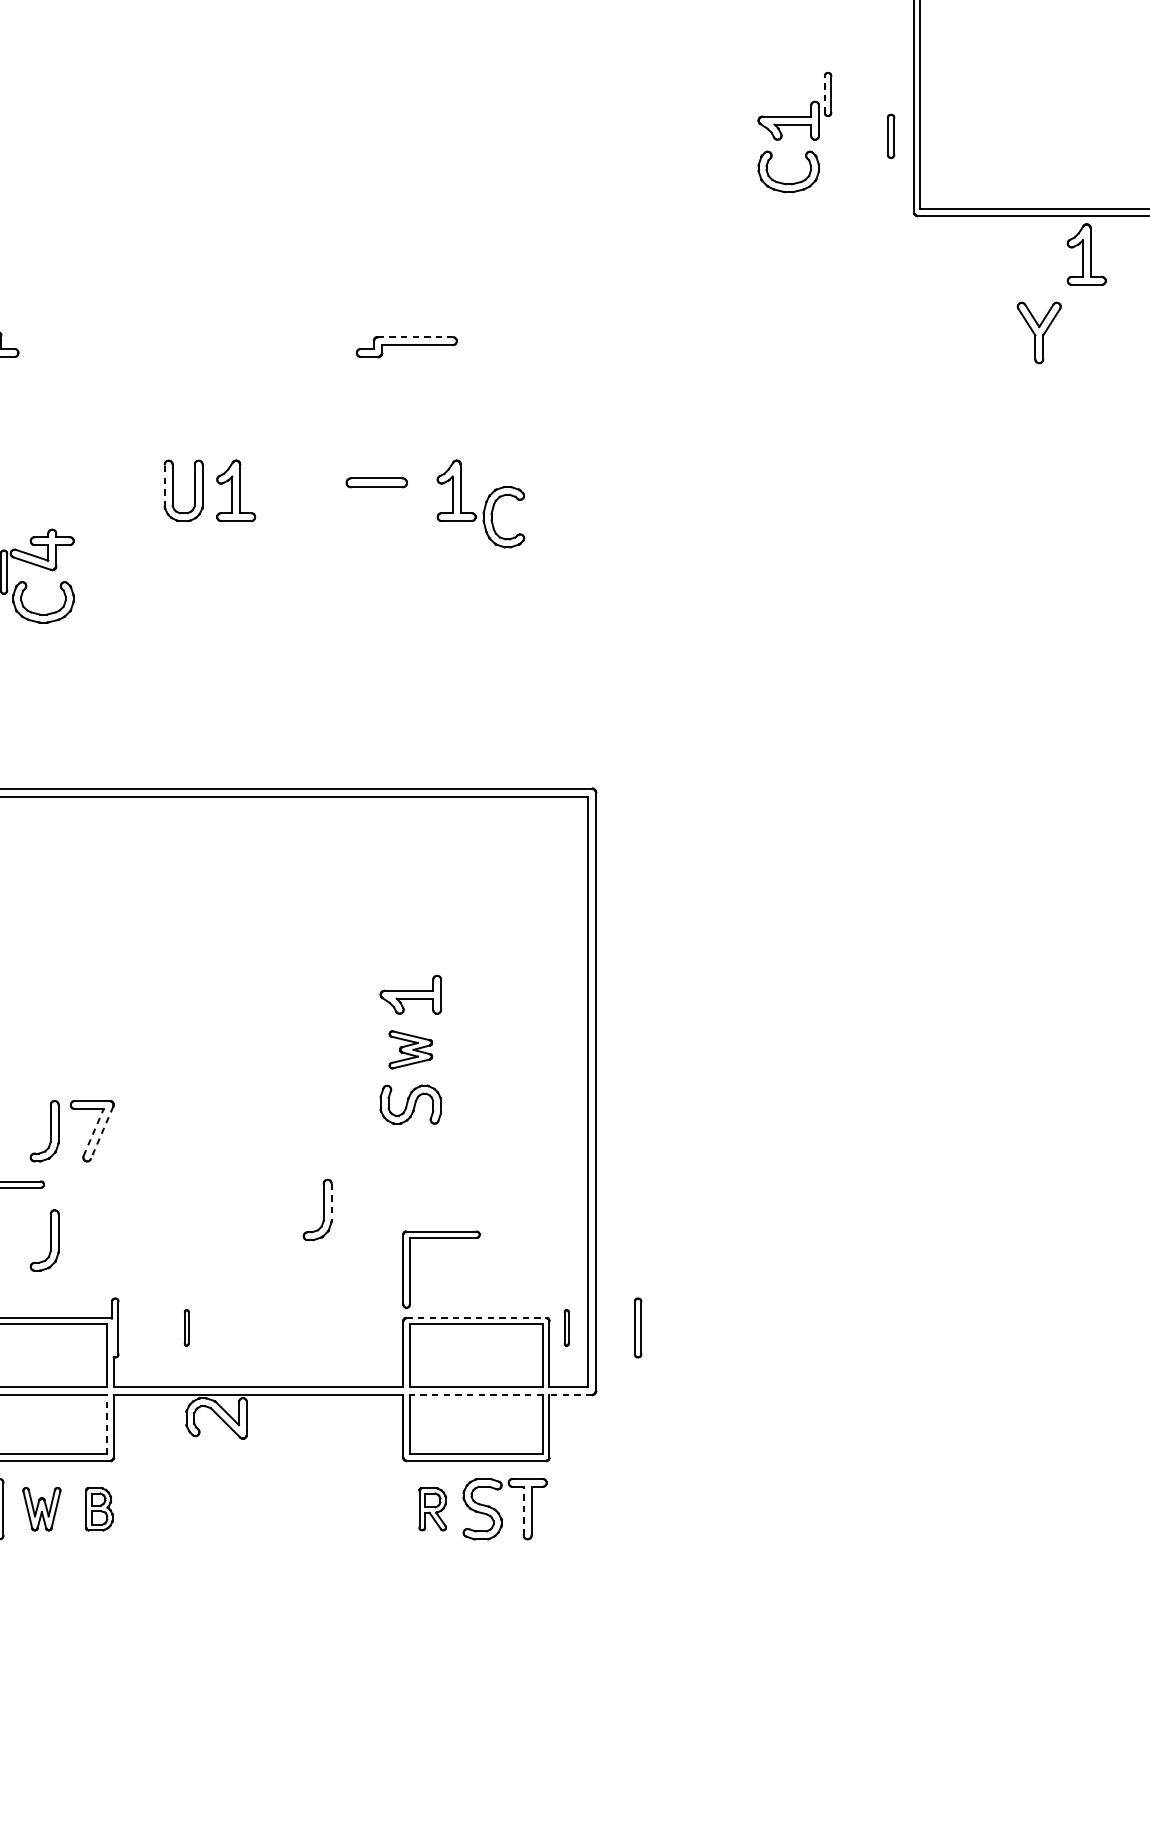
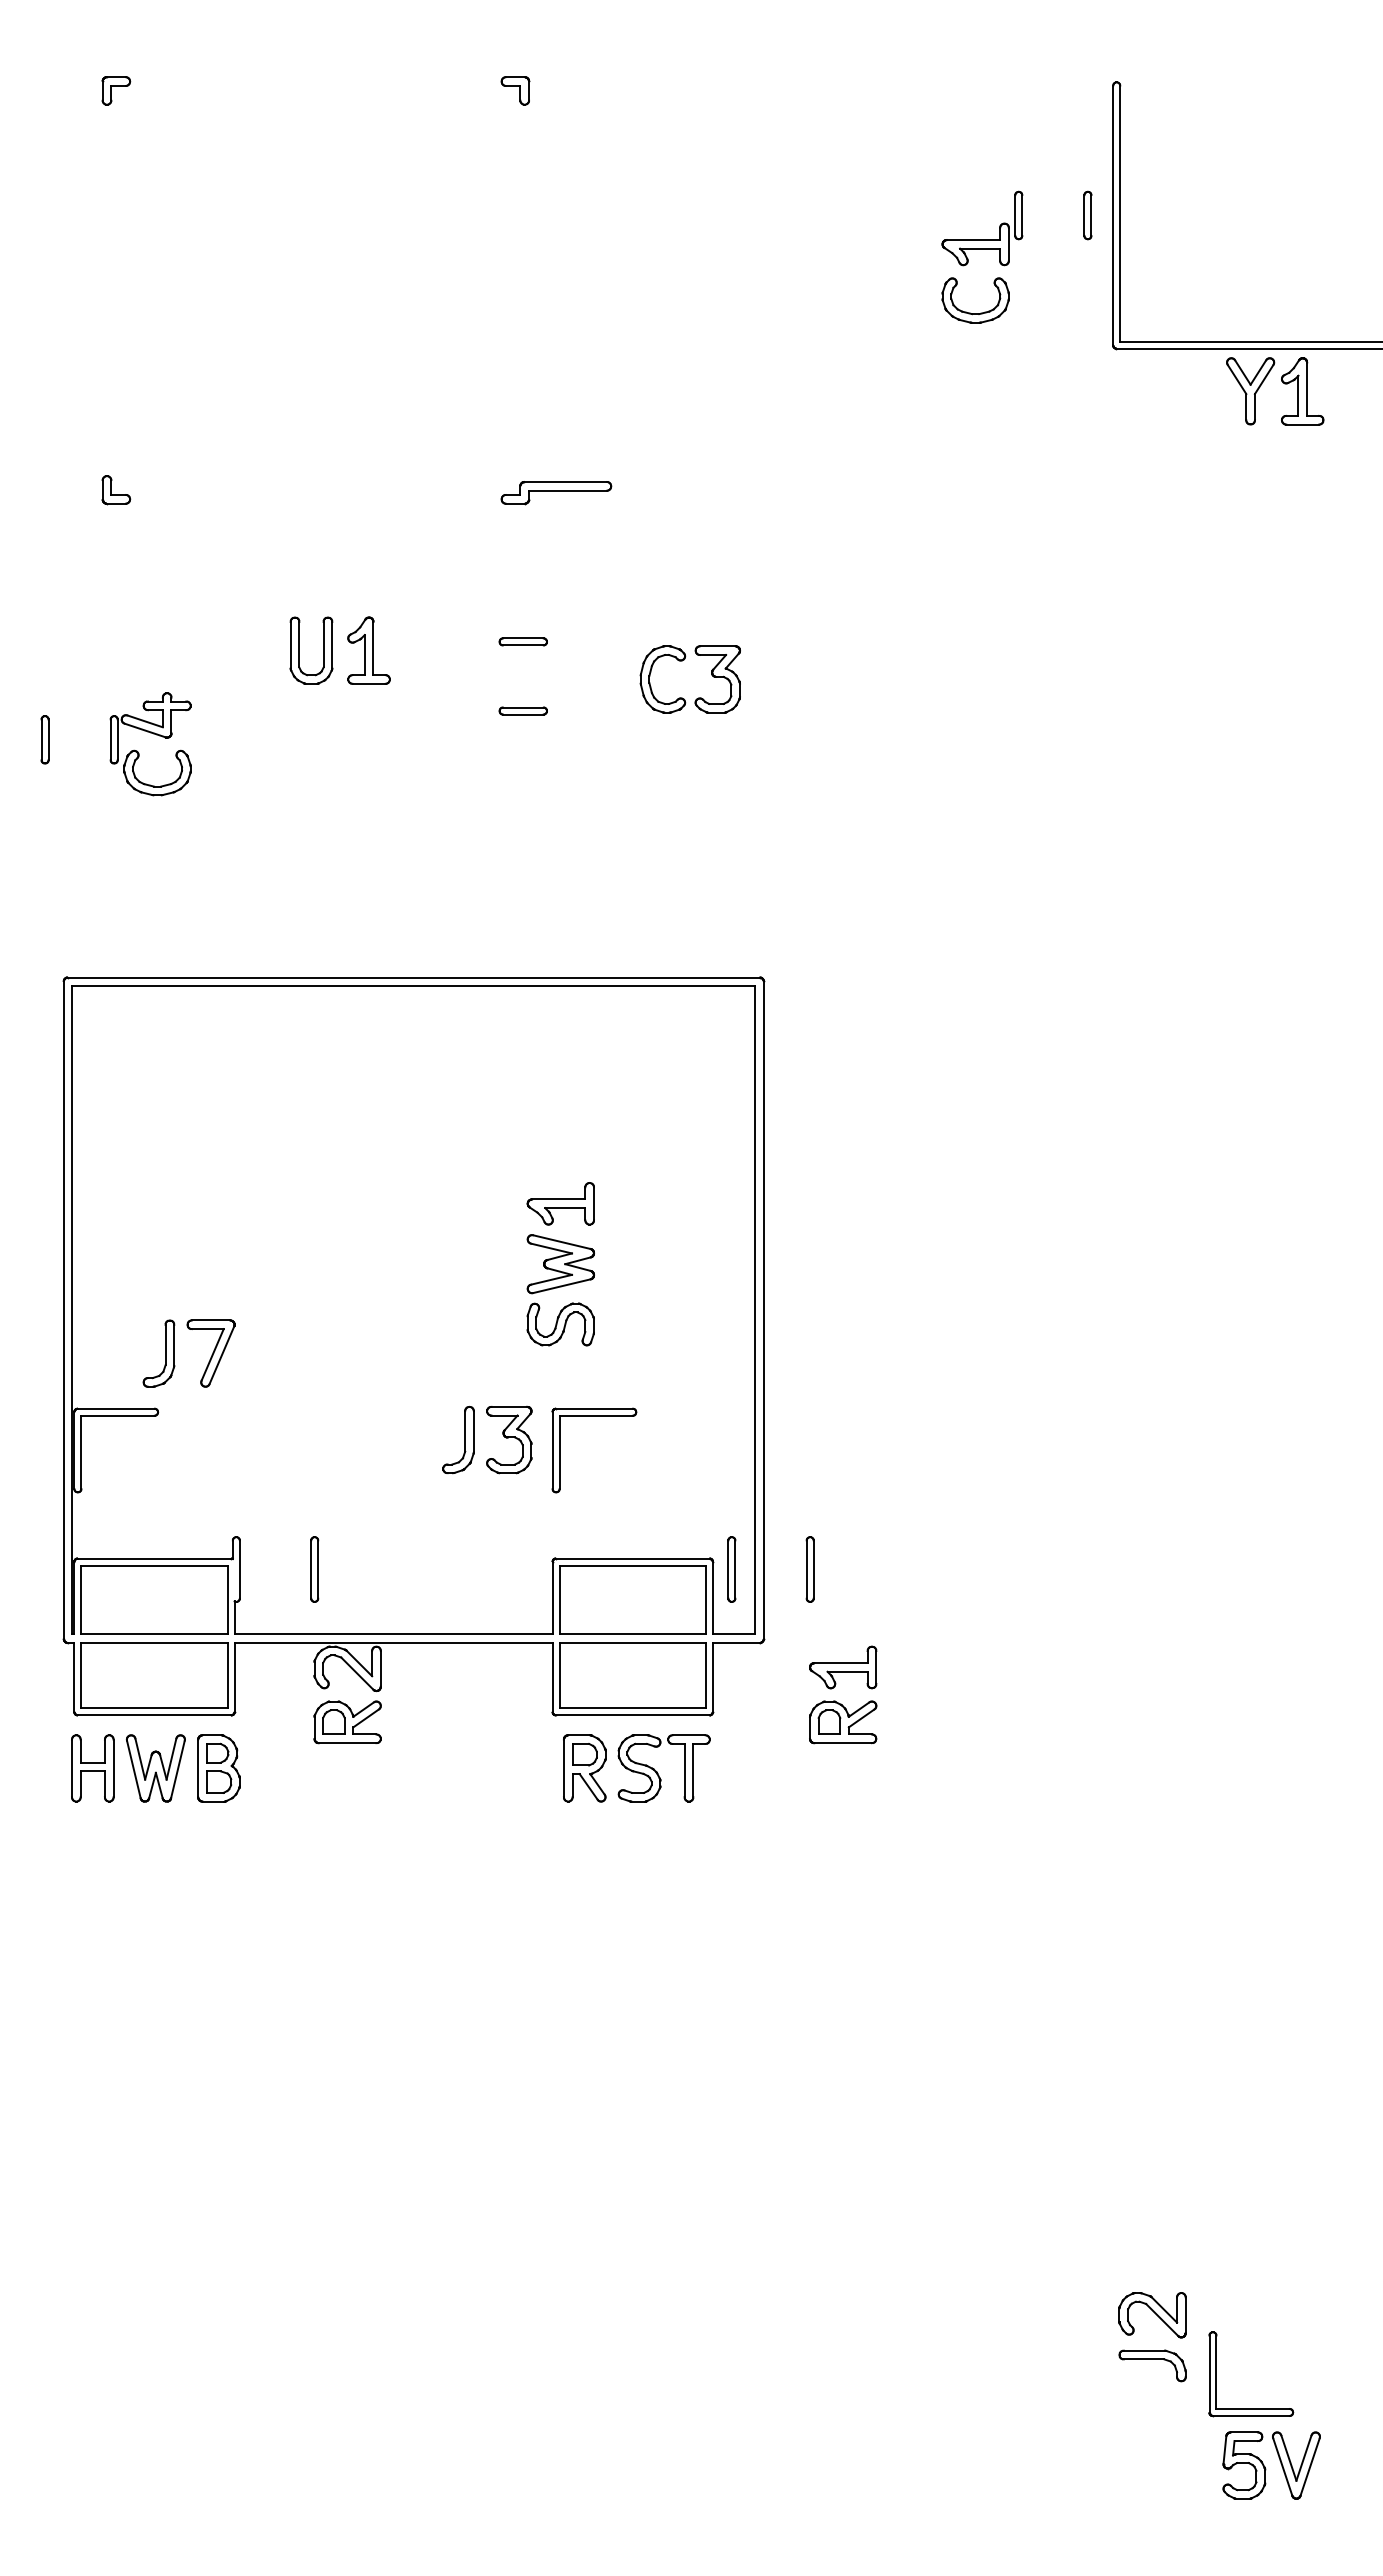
line: (825, 94) -> (1015, 215), dashed -> solid
part: (890, 136) -> (1087, 215), moved
part: (1039, 333) -> (1250, 391), moved
line: (416, 337) -> (566, 482), dashed -> solid
part: (375, 482) -> (522, 641), size x0.71
line: (164, 485) -> (290, 644), dashed -> solid
part: (456, 490) -> (610, 650), removed
part: (553, 517) -> (717, 679), added
part: (375, 545) -> (522, 710), added
part: (410, 1050) -> (560, 1264), size x1.43
line: (93, 1132) -> (212, 1354), dashed -> solid
line: (101, 1132) -> (221, 1355), dashed -> solid
line: (331, 1202) -> (473, 1431), dashed -> solid
part: (364, 1209) -> (509, 1439), added
part: (441, 1238) -> (594, 1416), moved
part: (50, 1240) -> (165, 1473), removed
line: (476, 1317) -> (632, 1558), dashed -> solid
part: (186, 1327) -> (314, 1569), size x1.67
part: (566, 1327) -> (731, 1569), size x1.67
line: (476, 1395) -> (632, 1643), dashed -> solid
line: (570, 1395) -> (736, 1643), dashed -> solid
part: (668, 1417) -> (843, 1667), added
line: (107, 1424) -> (227, 1675), dashed -> solid
part: (216, 1467) -> (347, 1722), added
part: (668, 1467) -> (843, 1722), added
part: (41, 1509) -> (155, 1768), size x1.43
part: (99, 1509) -> (218, 1768), size x1.43
part: (432, 1509) -> (584, 1768), size x1.43
line: (523, 1511) -> (684, 1770), dashed -> solid

